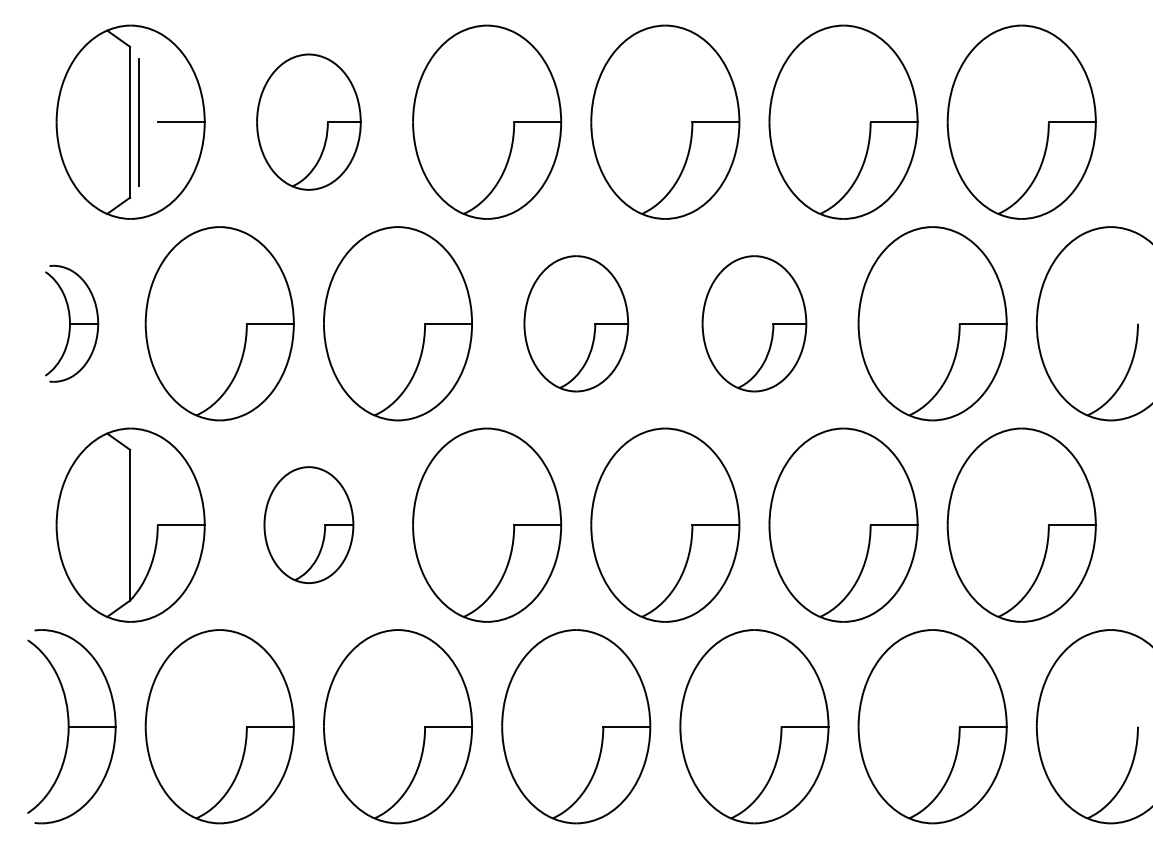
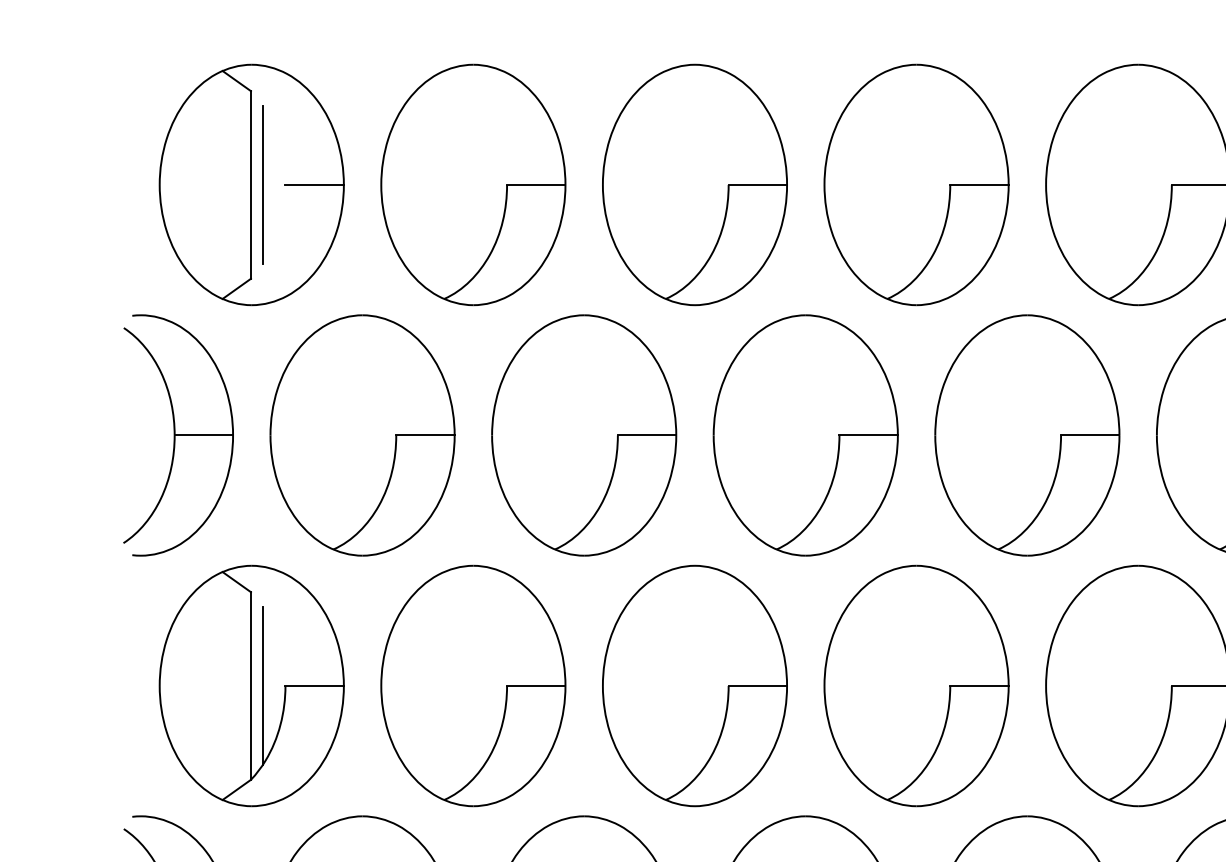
part: (308, 121) -> (472, 184), size x1.43
part: (71, 323) -> (178, 435), size x1.67
part: (576, 323) -> (806, 435), size x1.43
part: (754, 323) -> (1027, 435), size x1.43
line: (139, 524) -> (262, 685), added
part: (308, 524) -> (472, 685), size x1.67

